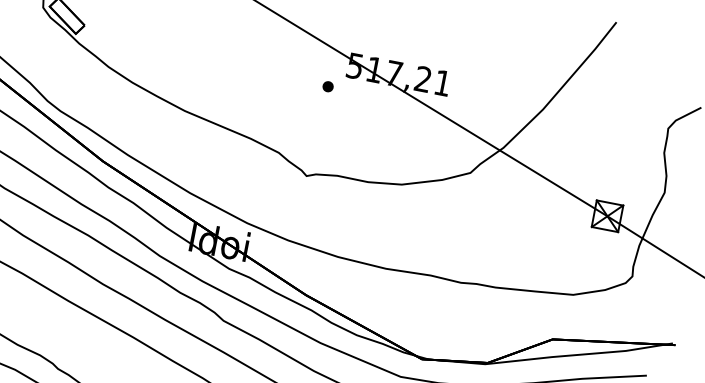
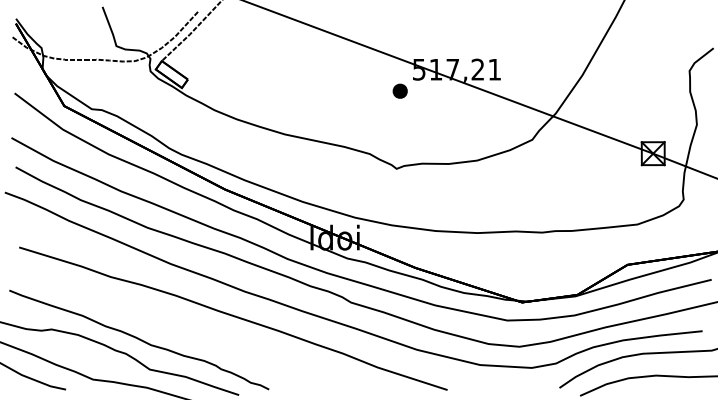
part: (327, 85) -> (399, 90), size x1.6

